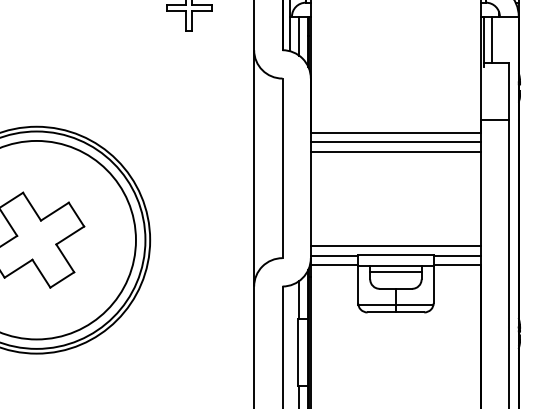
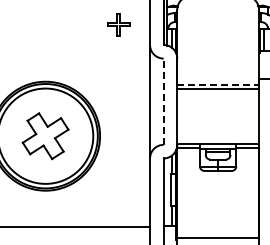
line: (396, 132) -> (218, 84), solid -> dashed
line: (394, 151) -> (217, 93), removed
line: (282, 167) -> (163, 101), solid -> dashed
line: (394, 247) -> (217, 139), removed

